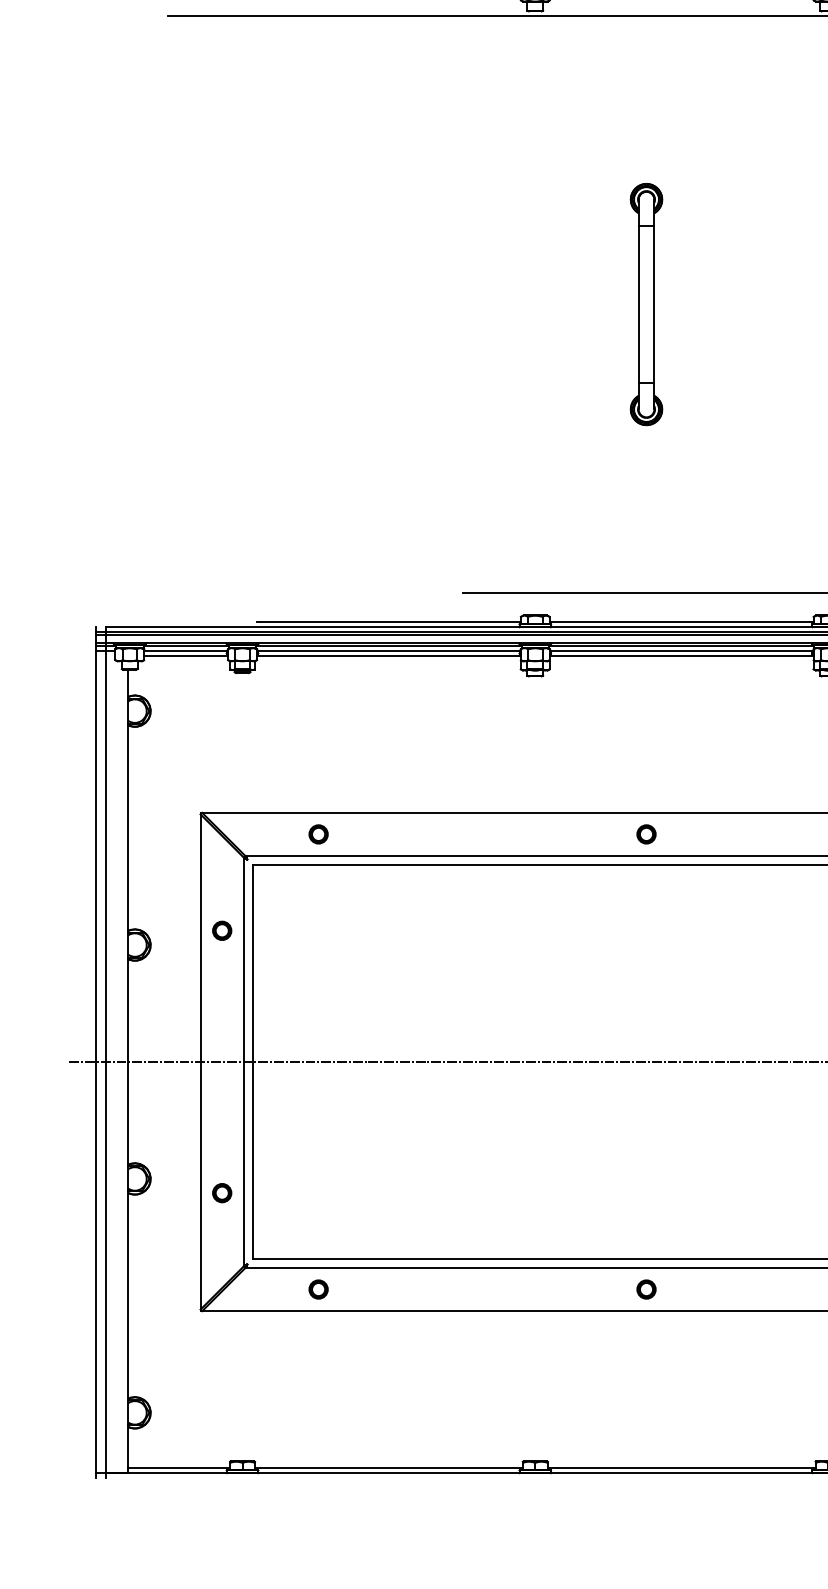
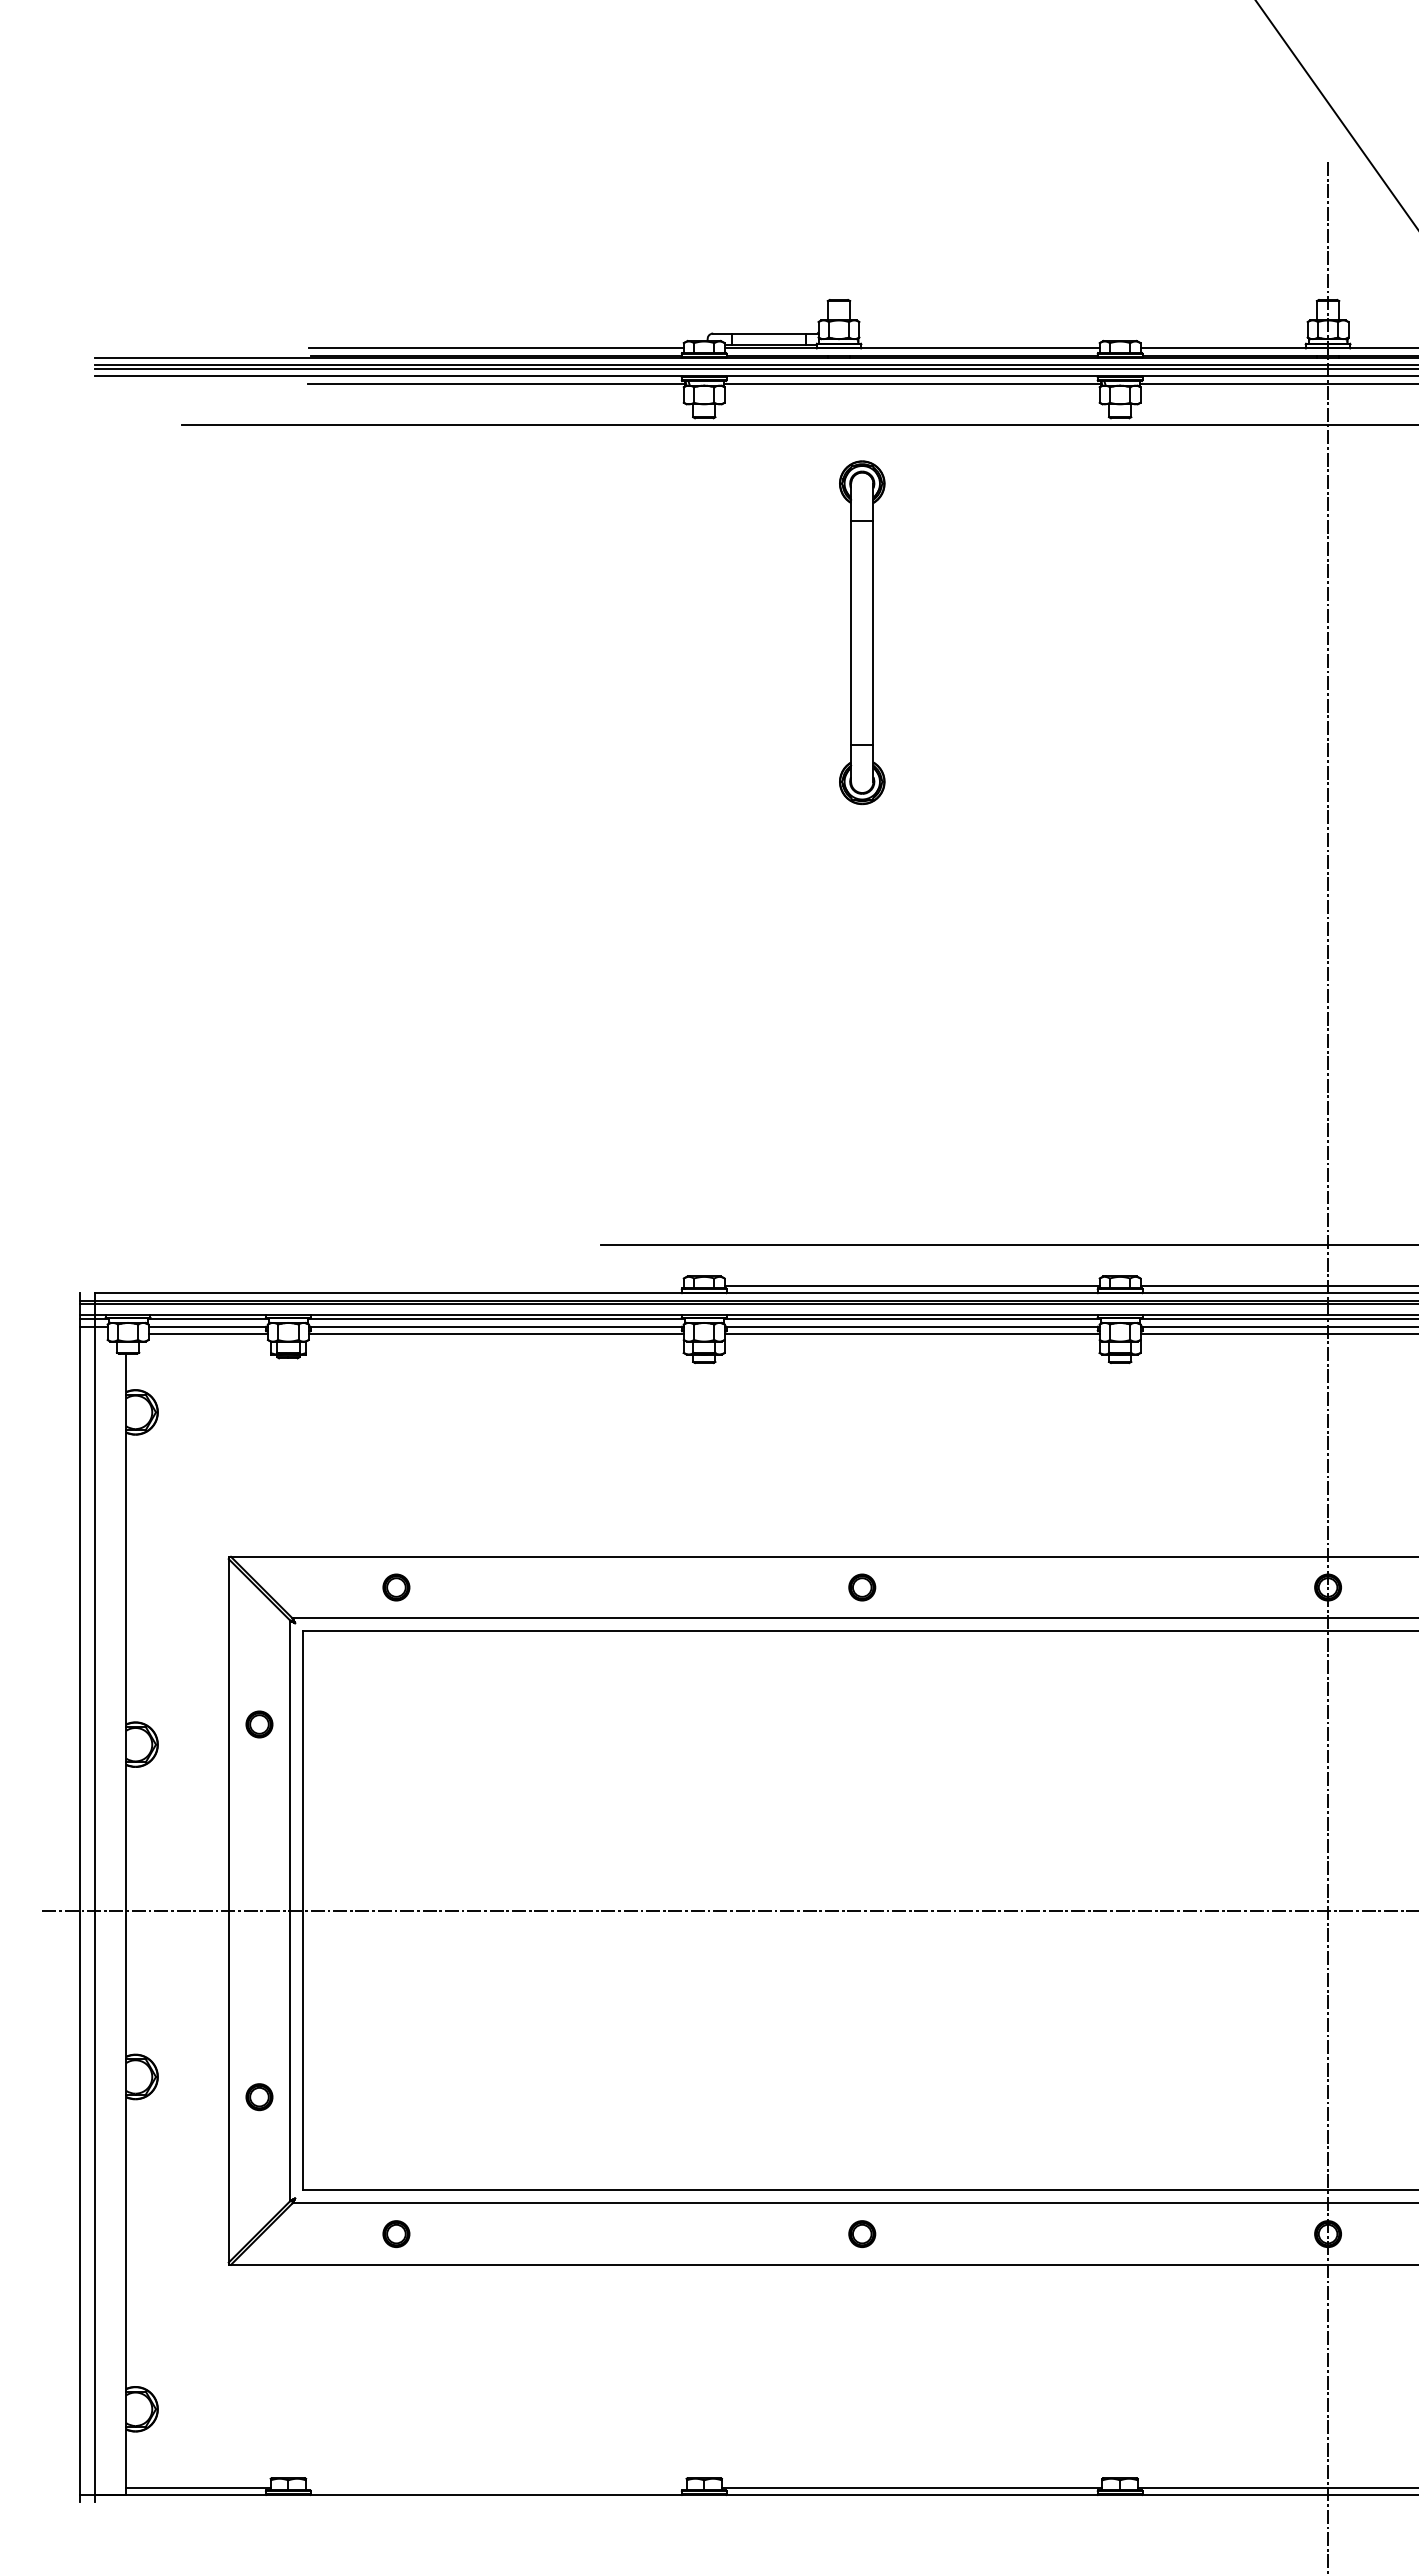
part: (646, 304) -> (862, 632), moved
line: (388, 621) -> (495, 1285), removed
line: (389, 1467) -> (496, 2487), removed

